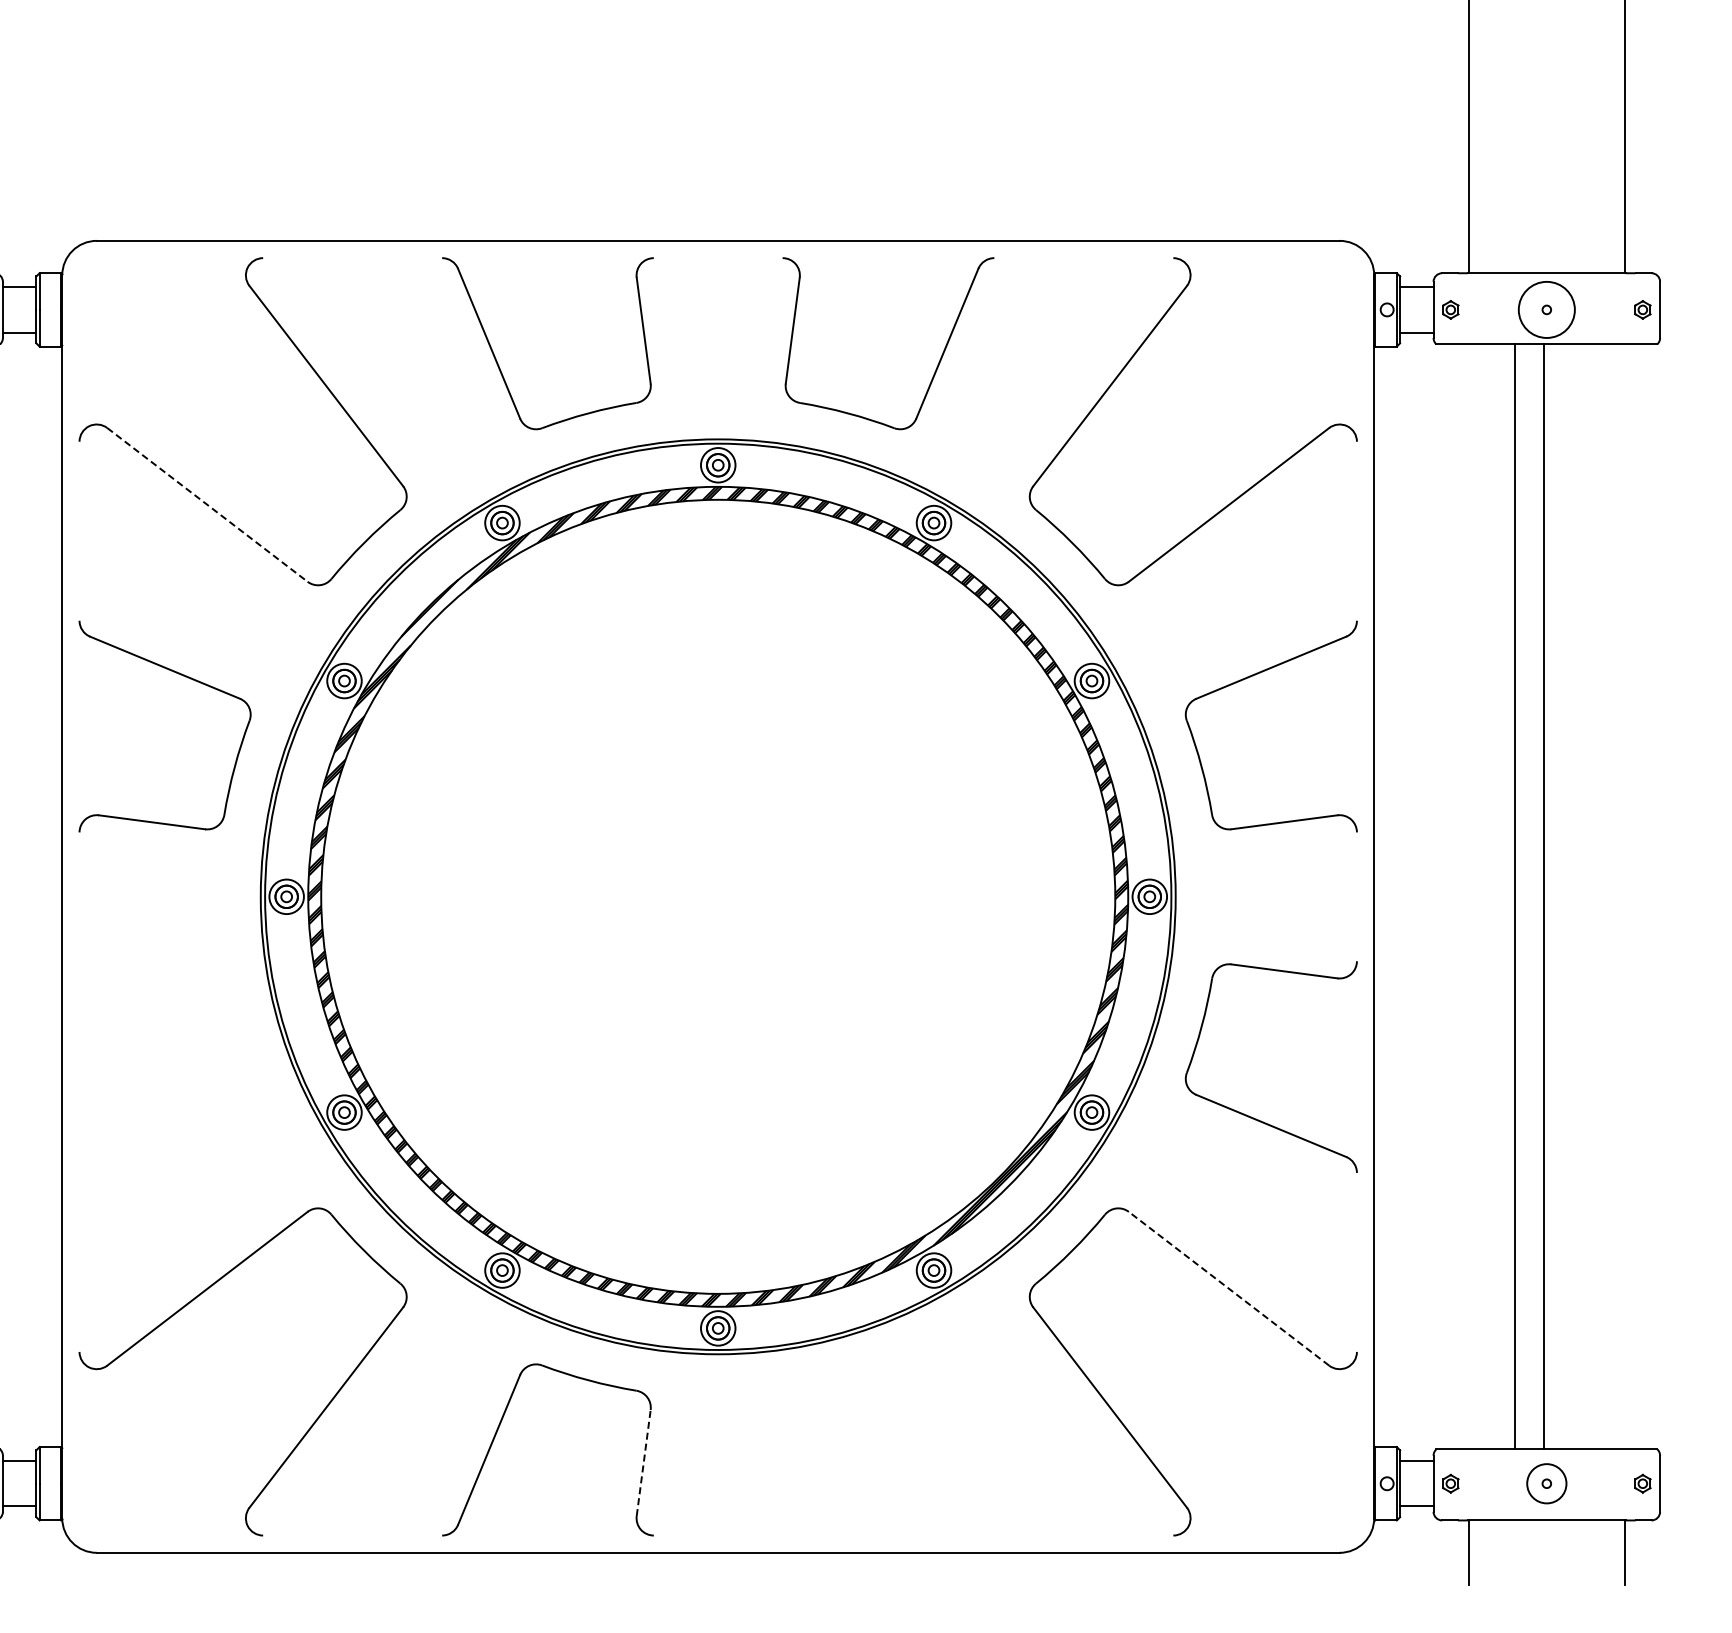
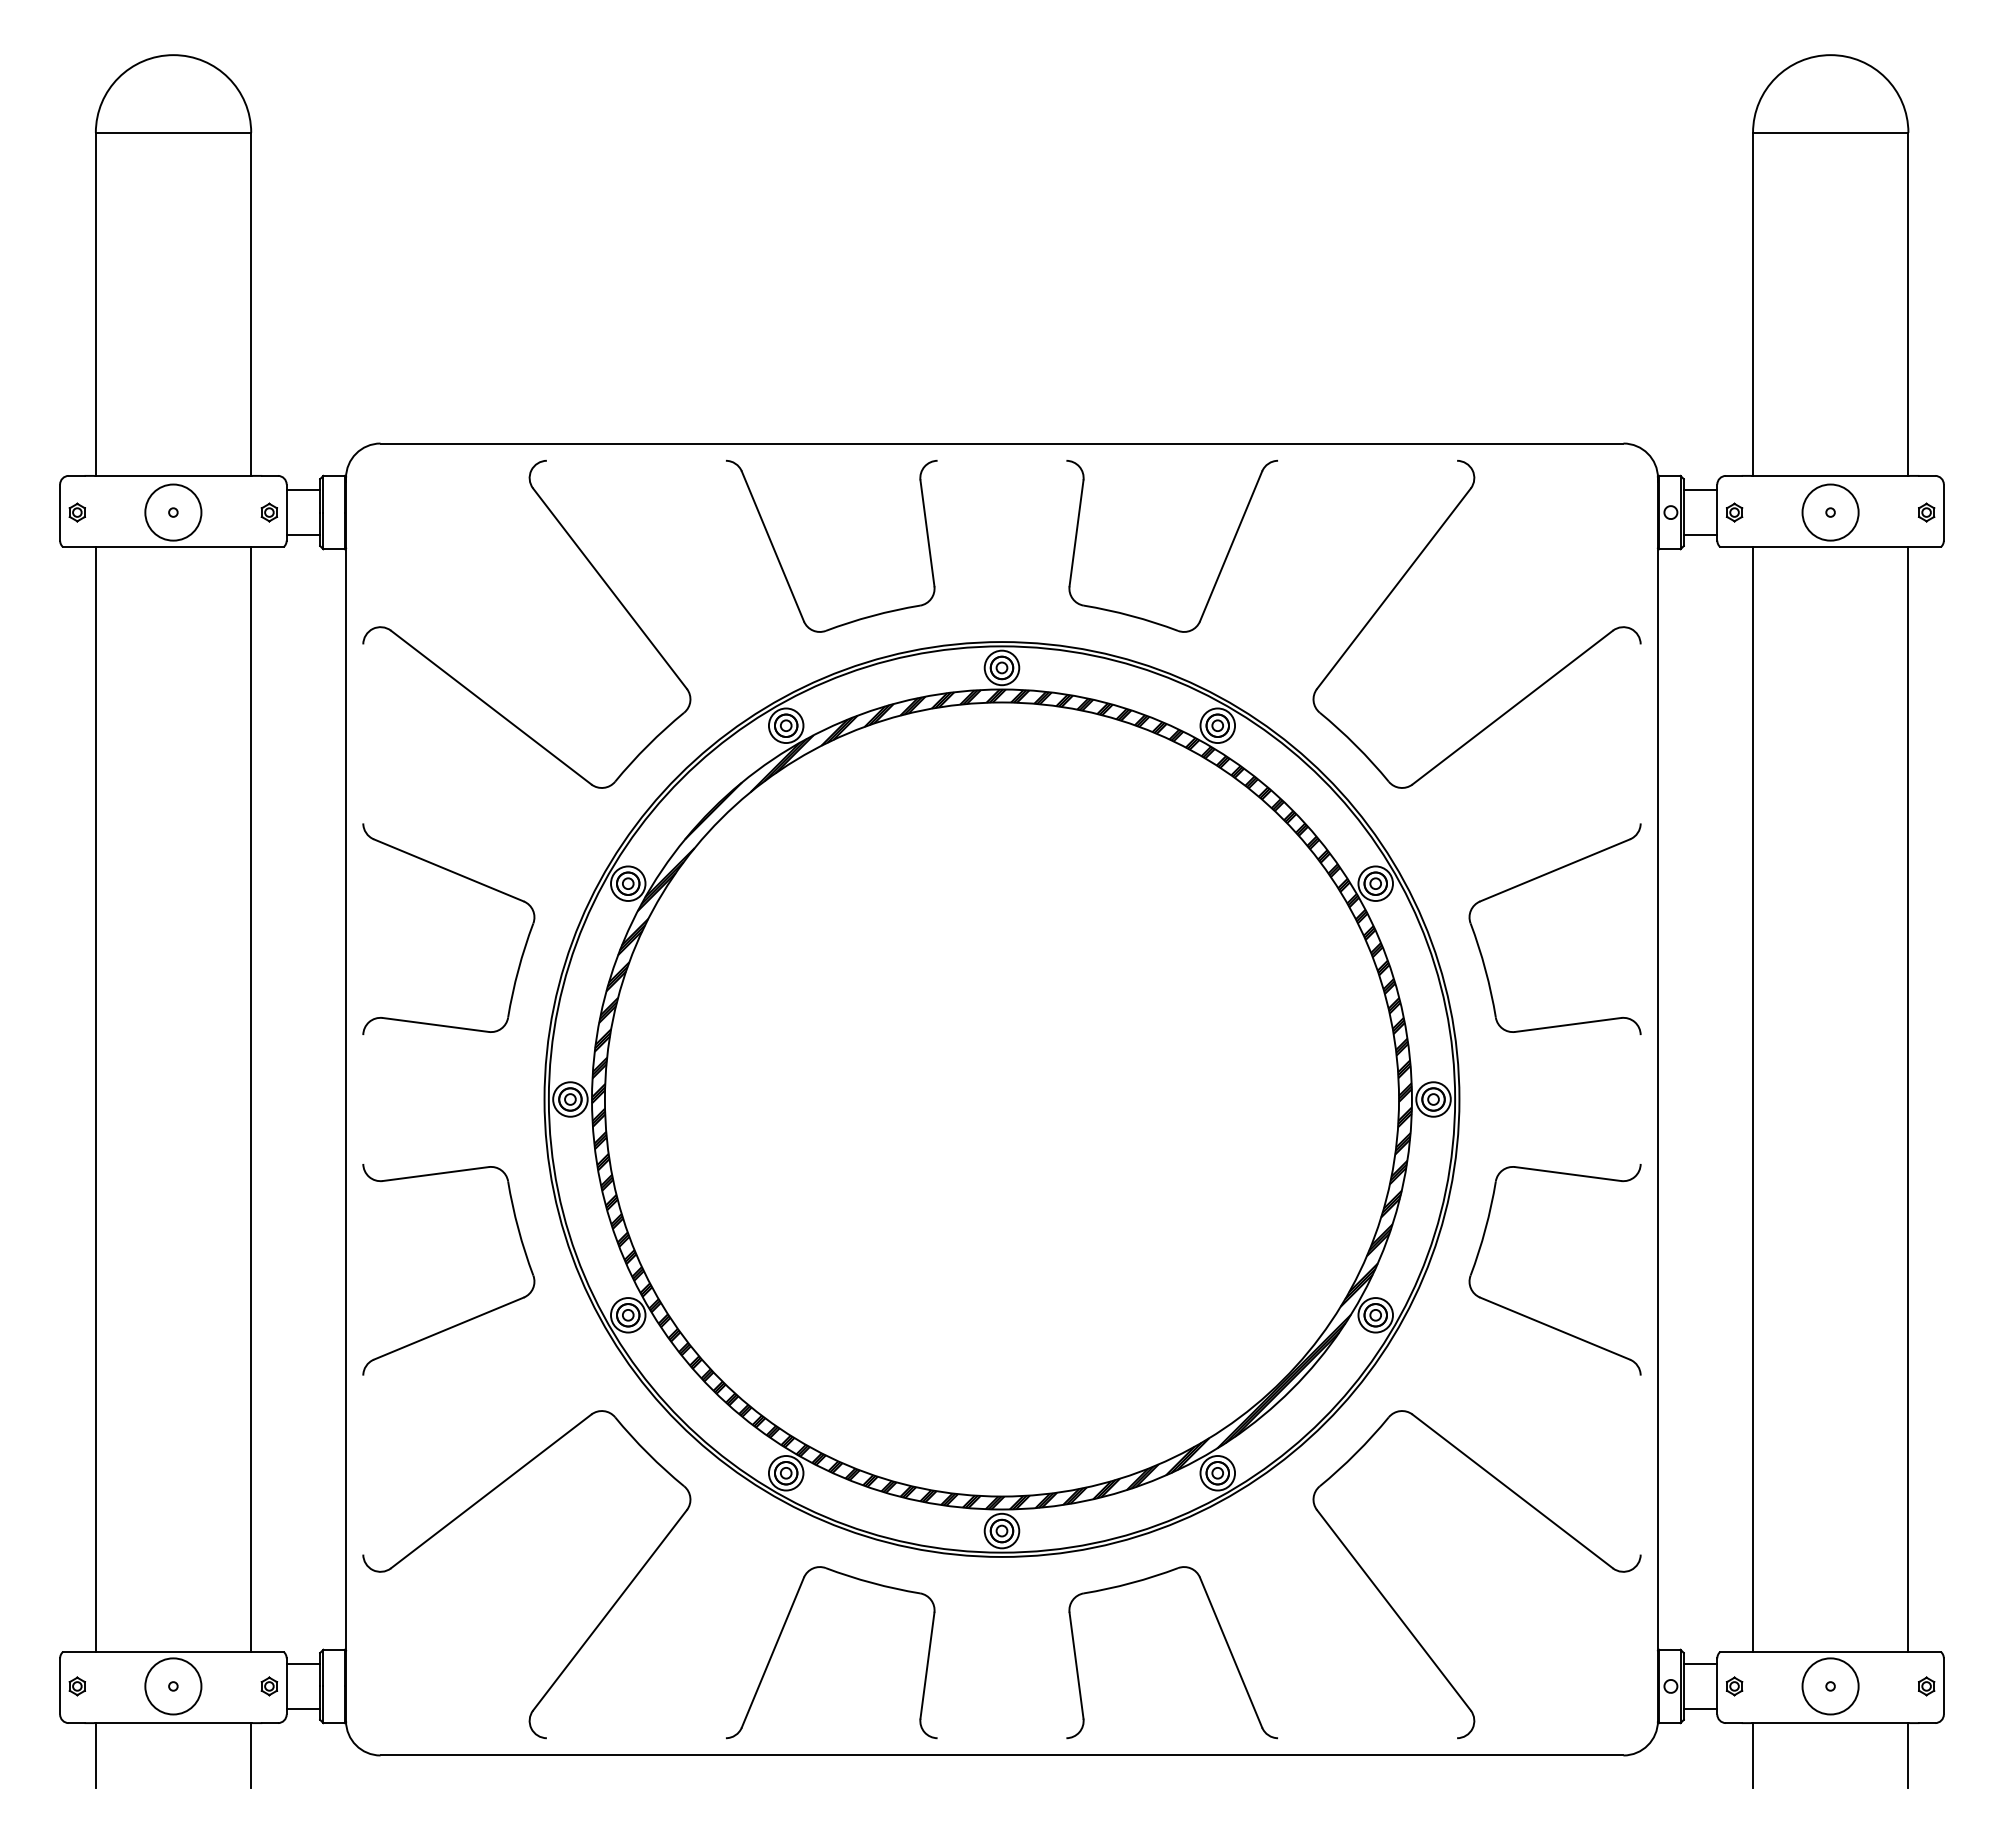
line: (207, 504) -> (491, 707), dashed -> solid
line: (1514, 896) -> (1908, 1099), moved
line: (1544, 896) -> (1753, 1099), moved
part: (183, 1116) -> (467, 1319), added
line: (1228, 1288) -> (1512, 1491), dashed -> solid
part: (937, 1429) -> (1221, 1632), added
line: (643, 1462) -> (927, 1665), dashed -> solid
circle: (1546, 1483) -> (1830, 1686), size x1.43

